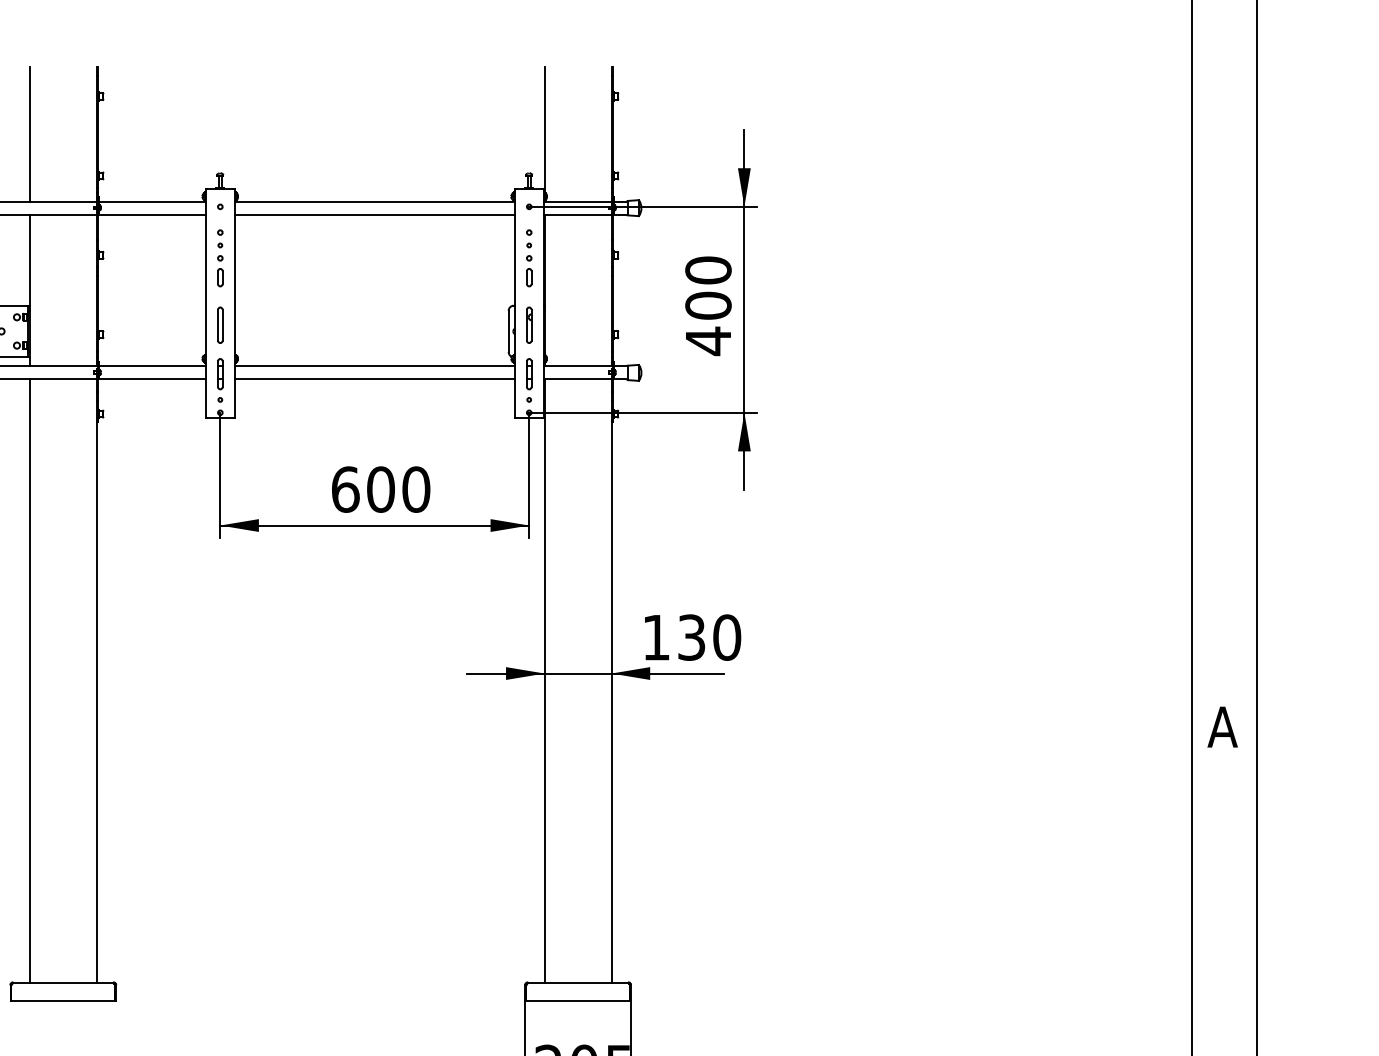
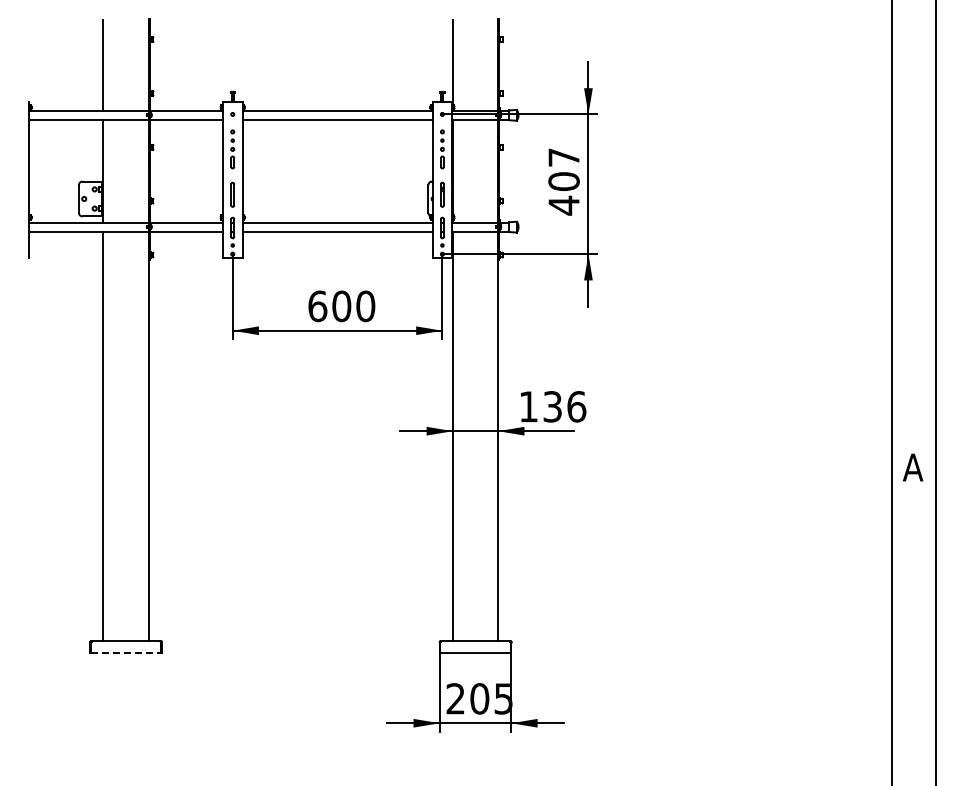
text: (707, 270) -> (563, 157), 400 -> 407
text: (726, 637) -> (576, 406), 130 -> 136
line: (63, 1001) -> (126, 653), solid -> dashed

